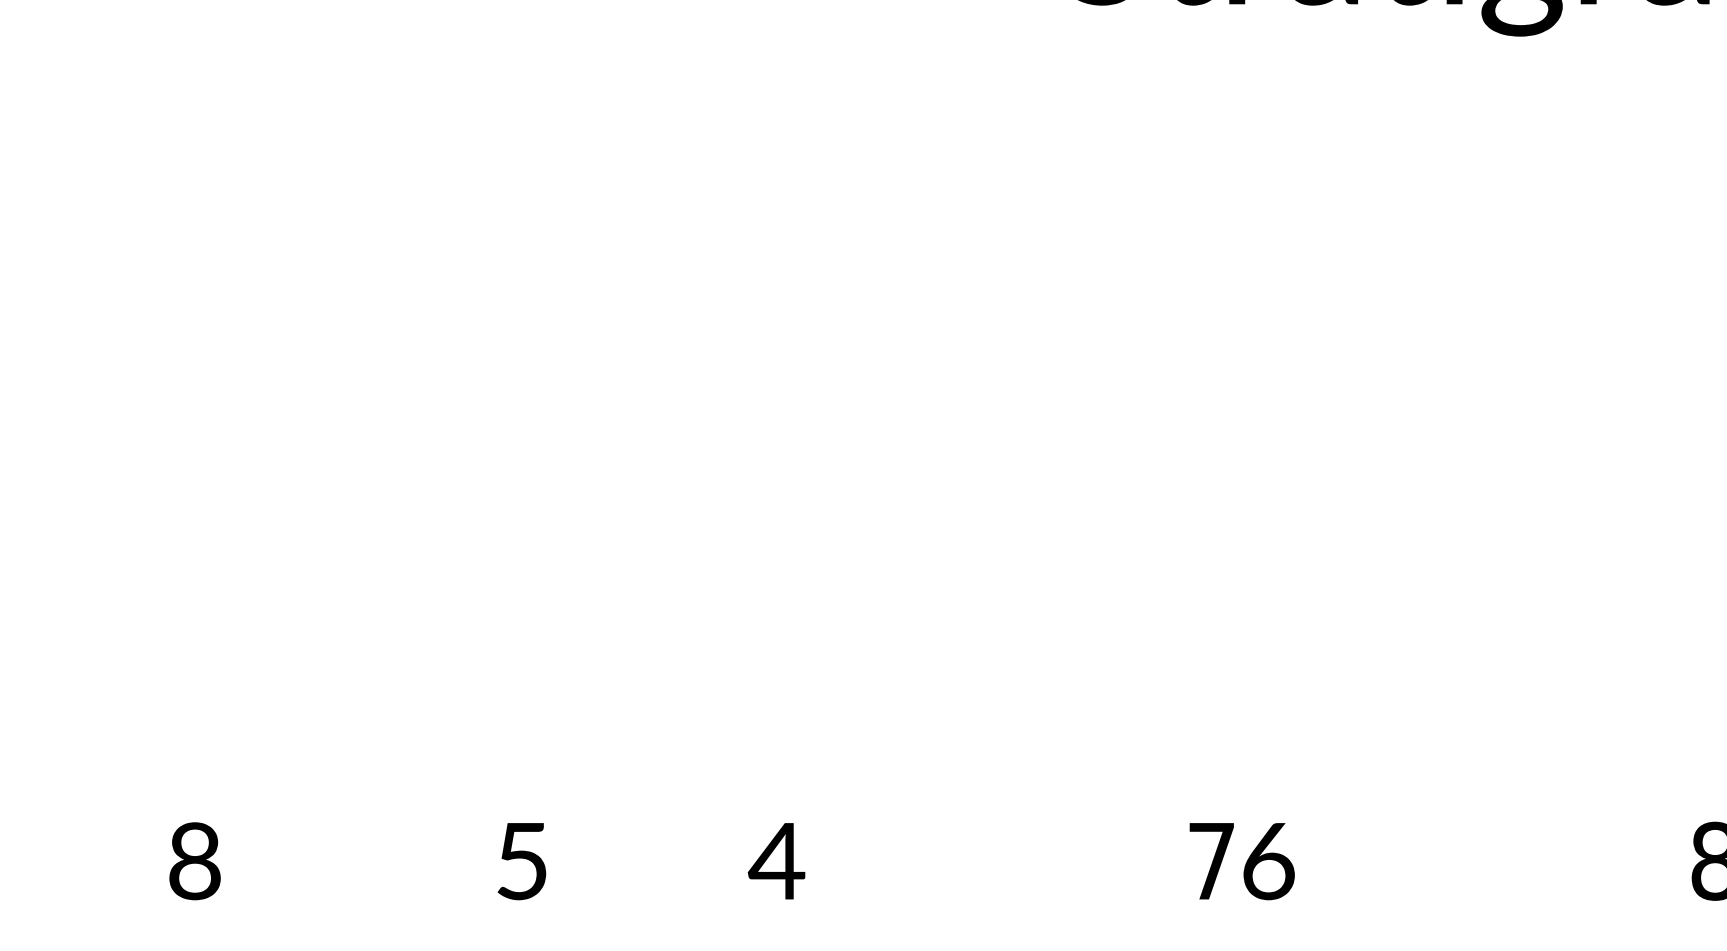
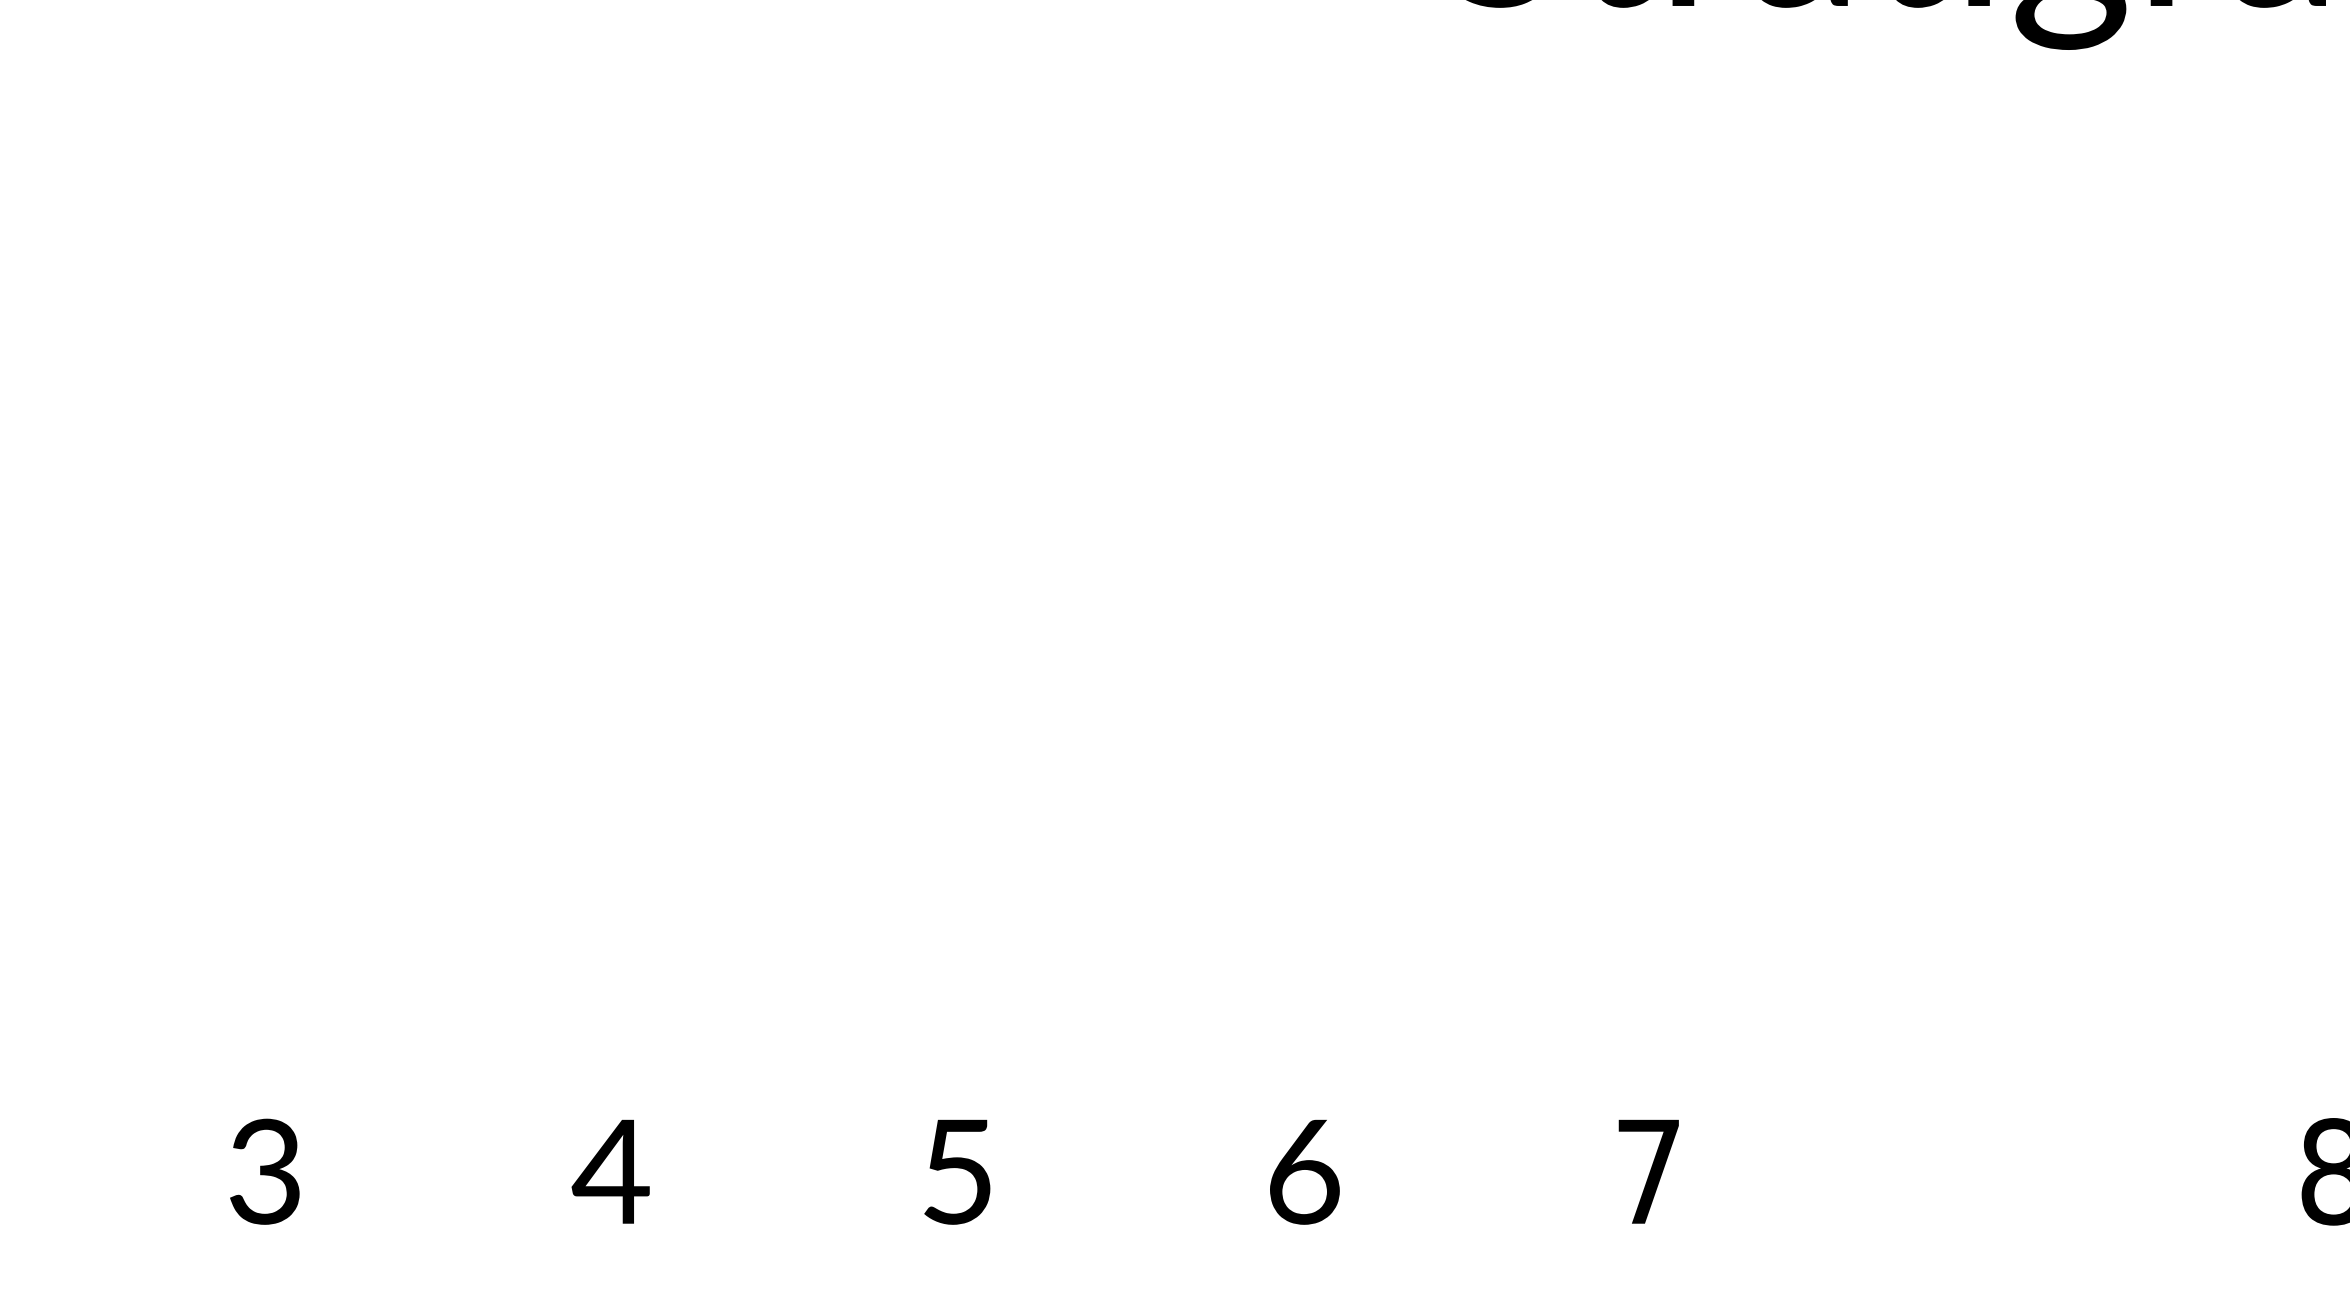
text: (194, 861) -> (265, 1171), 8 -> 3
text: (522, 861) -> (957, 1171), moved
text: (776, 861) -> (610, 1171), moved
text: (1268, 861) -> (1304, 1171), moved

